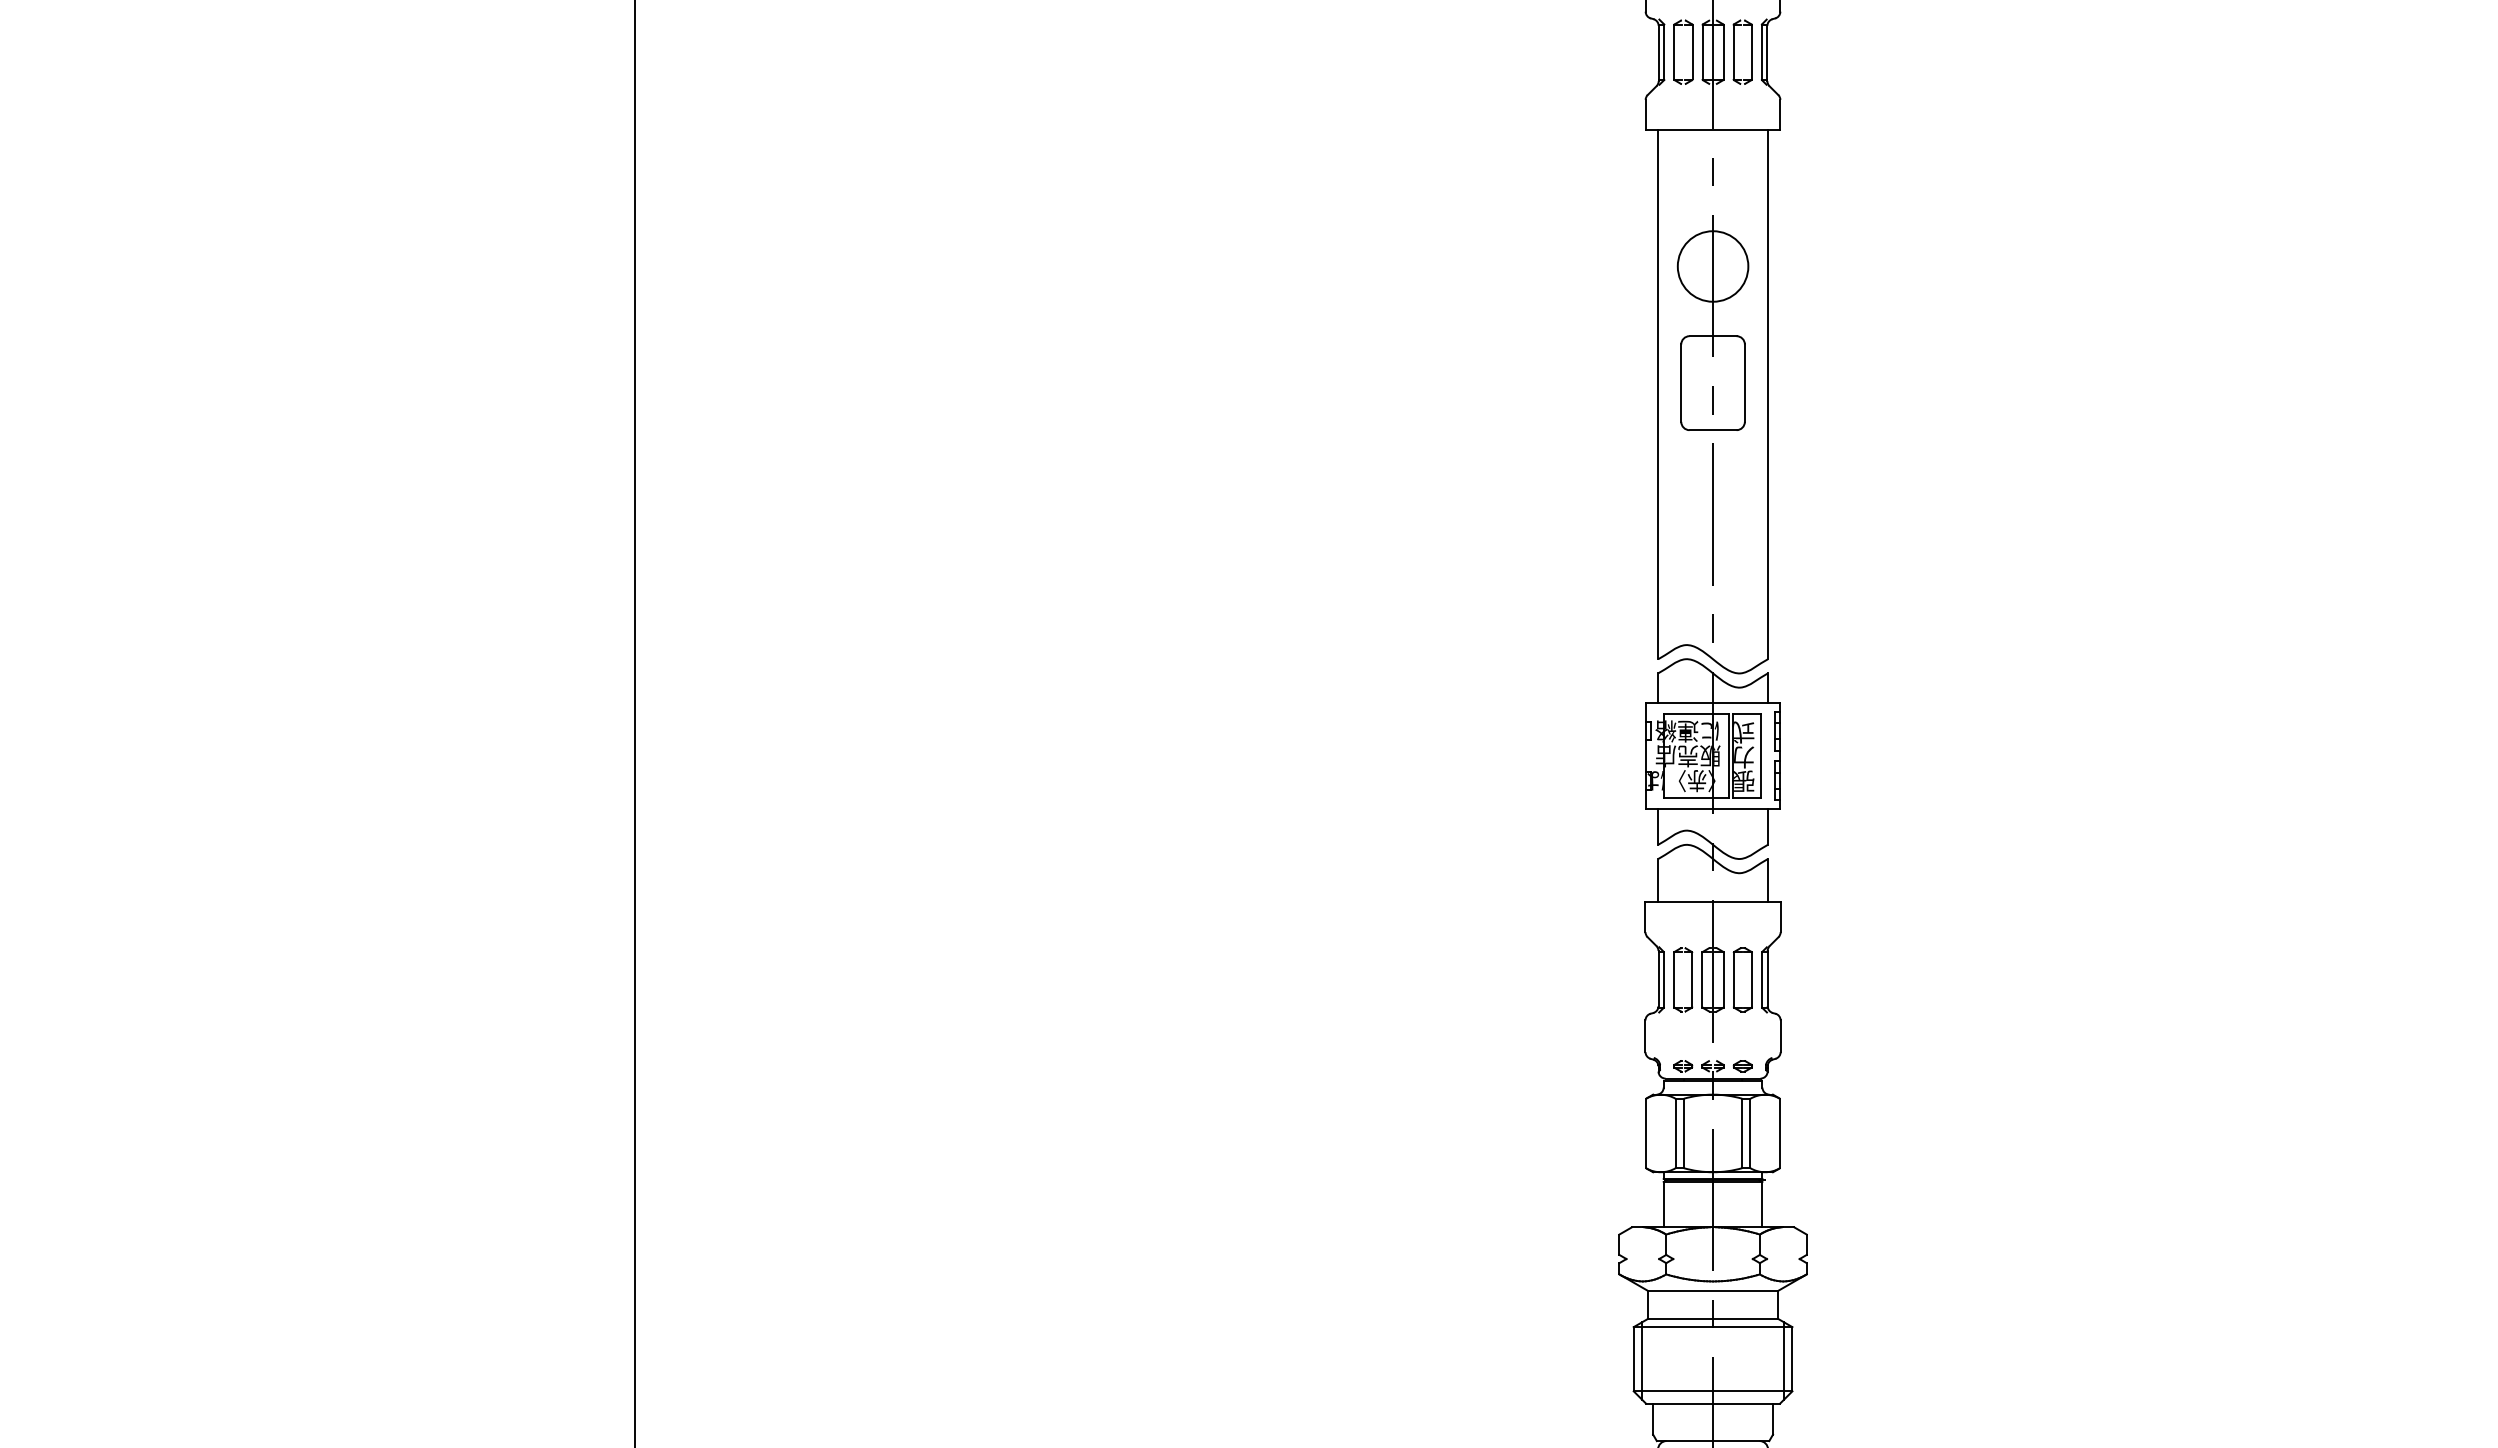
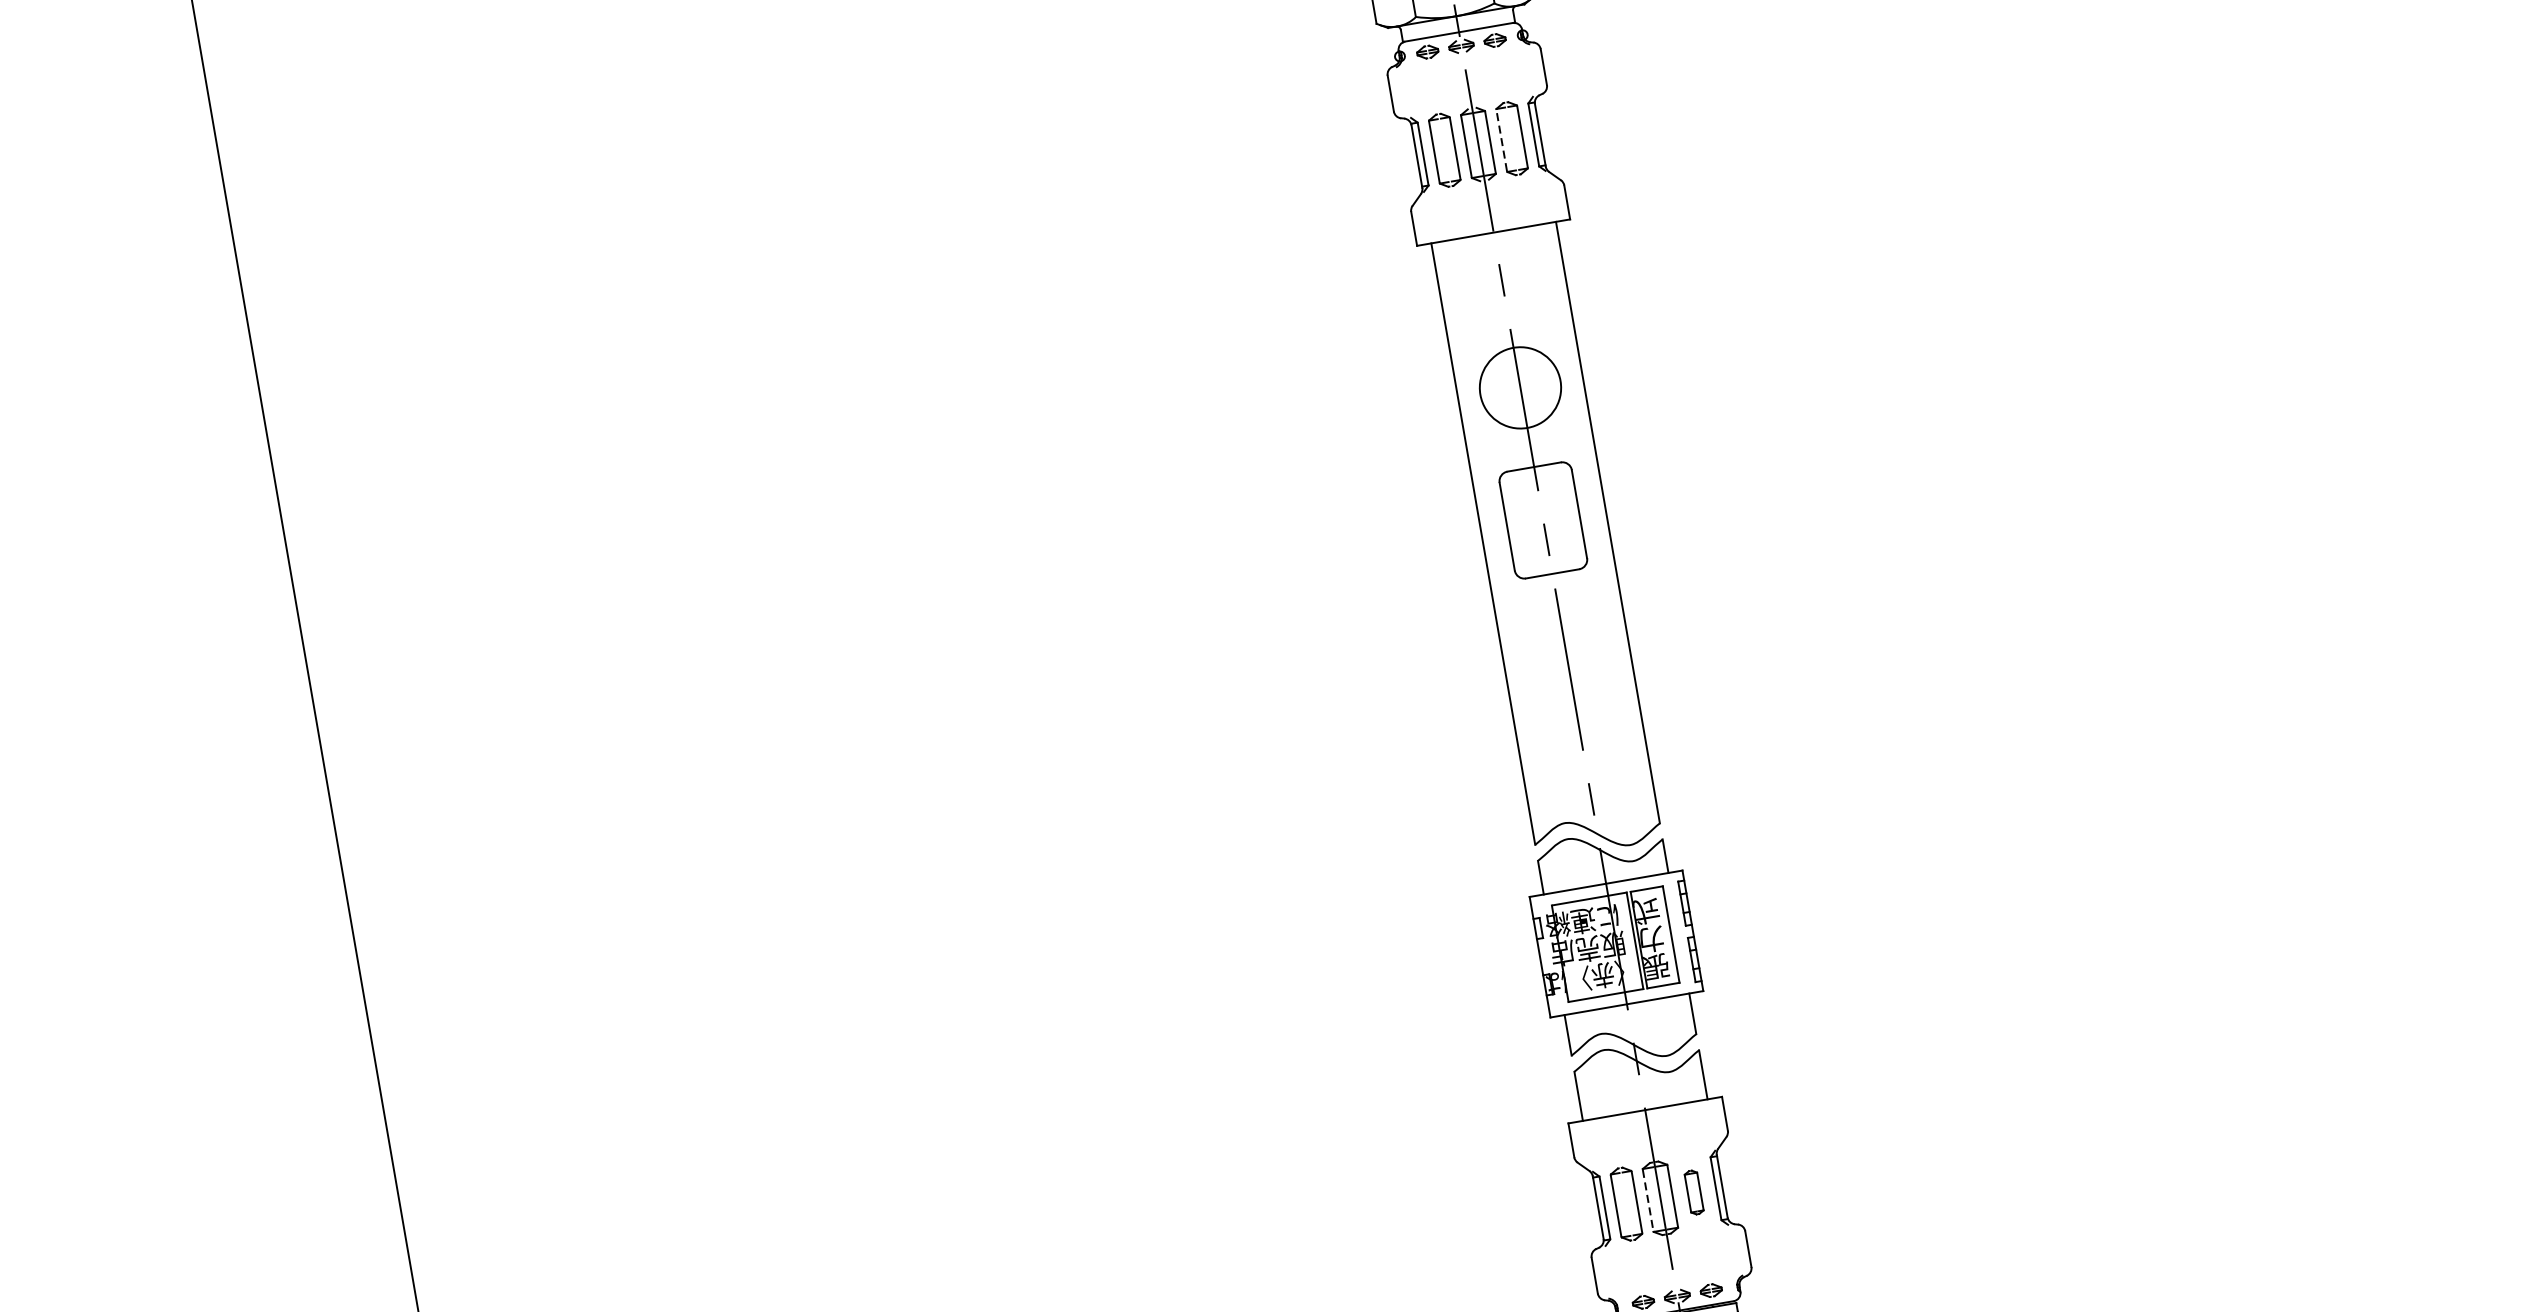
line: (1733, 52) -> (1501, 140), solid -> dashed
line: (1702, 979) -> (1648, 1199), solid -> dashed
part: (1742, 979) -> (1693, 1192), size x0.6

